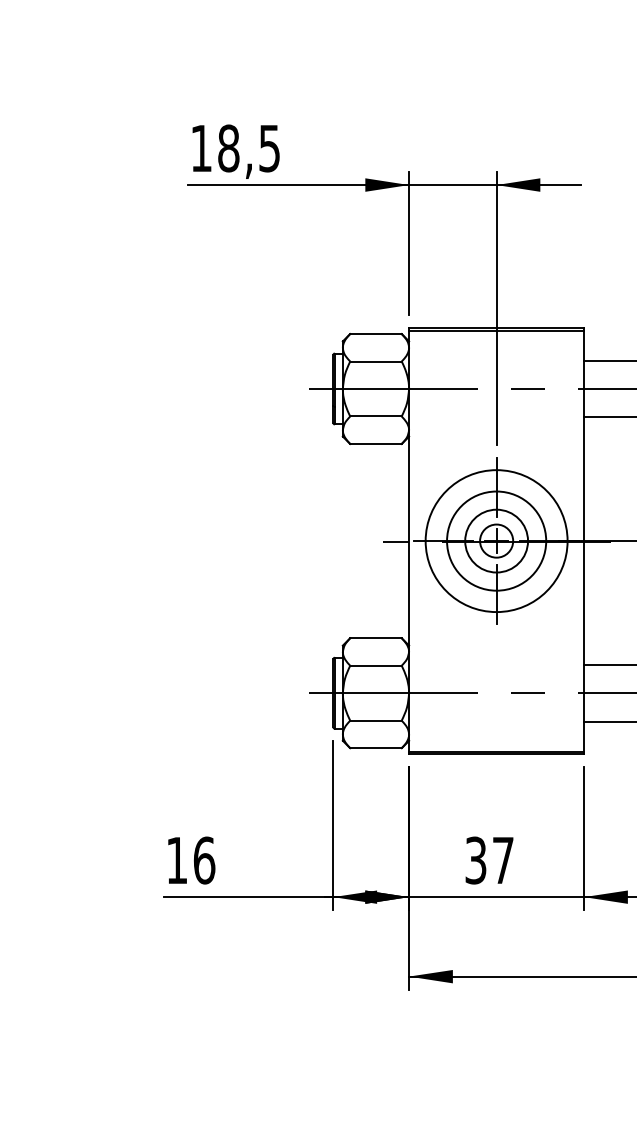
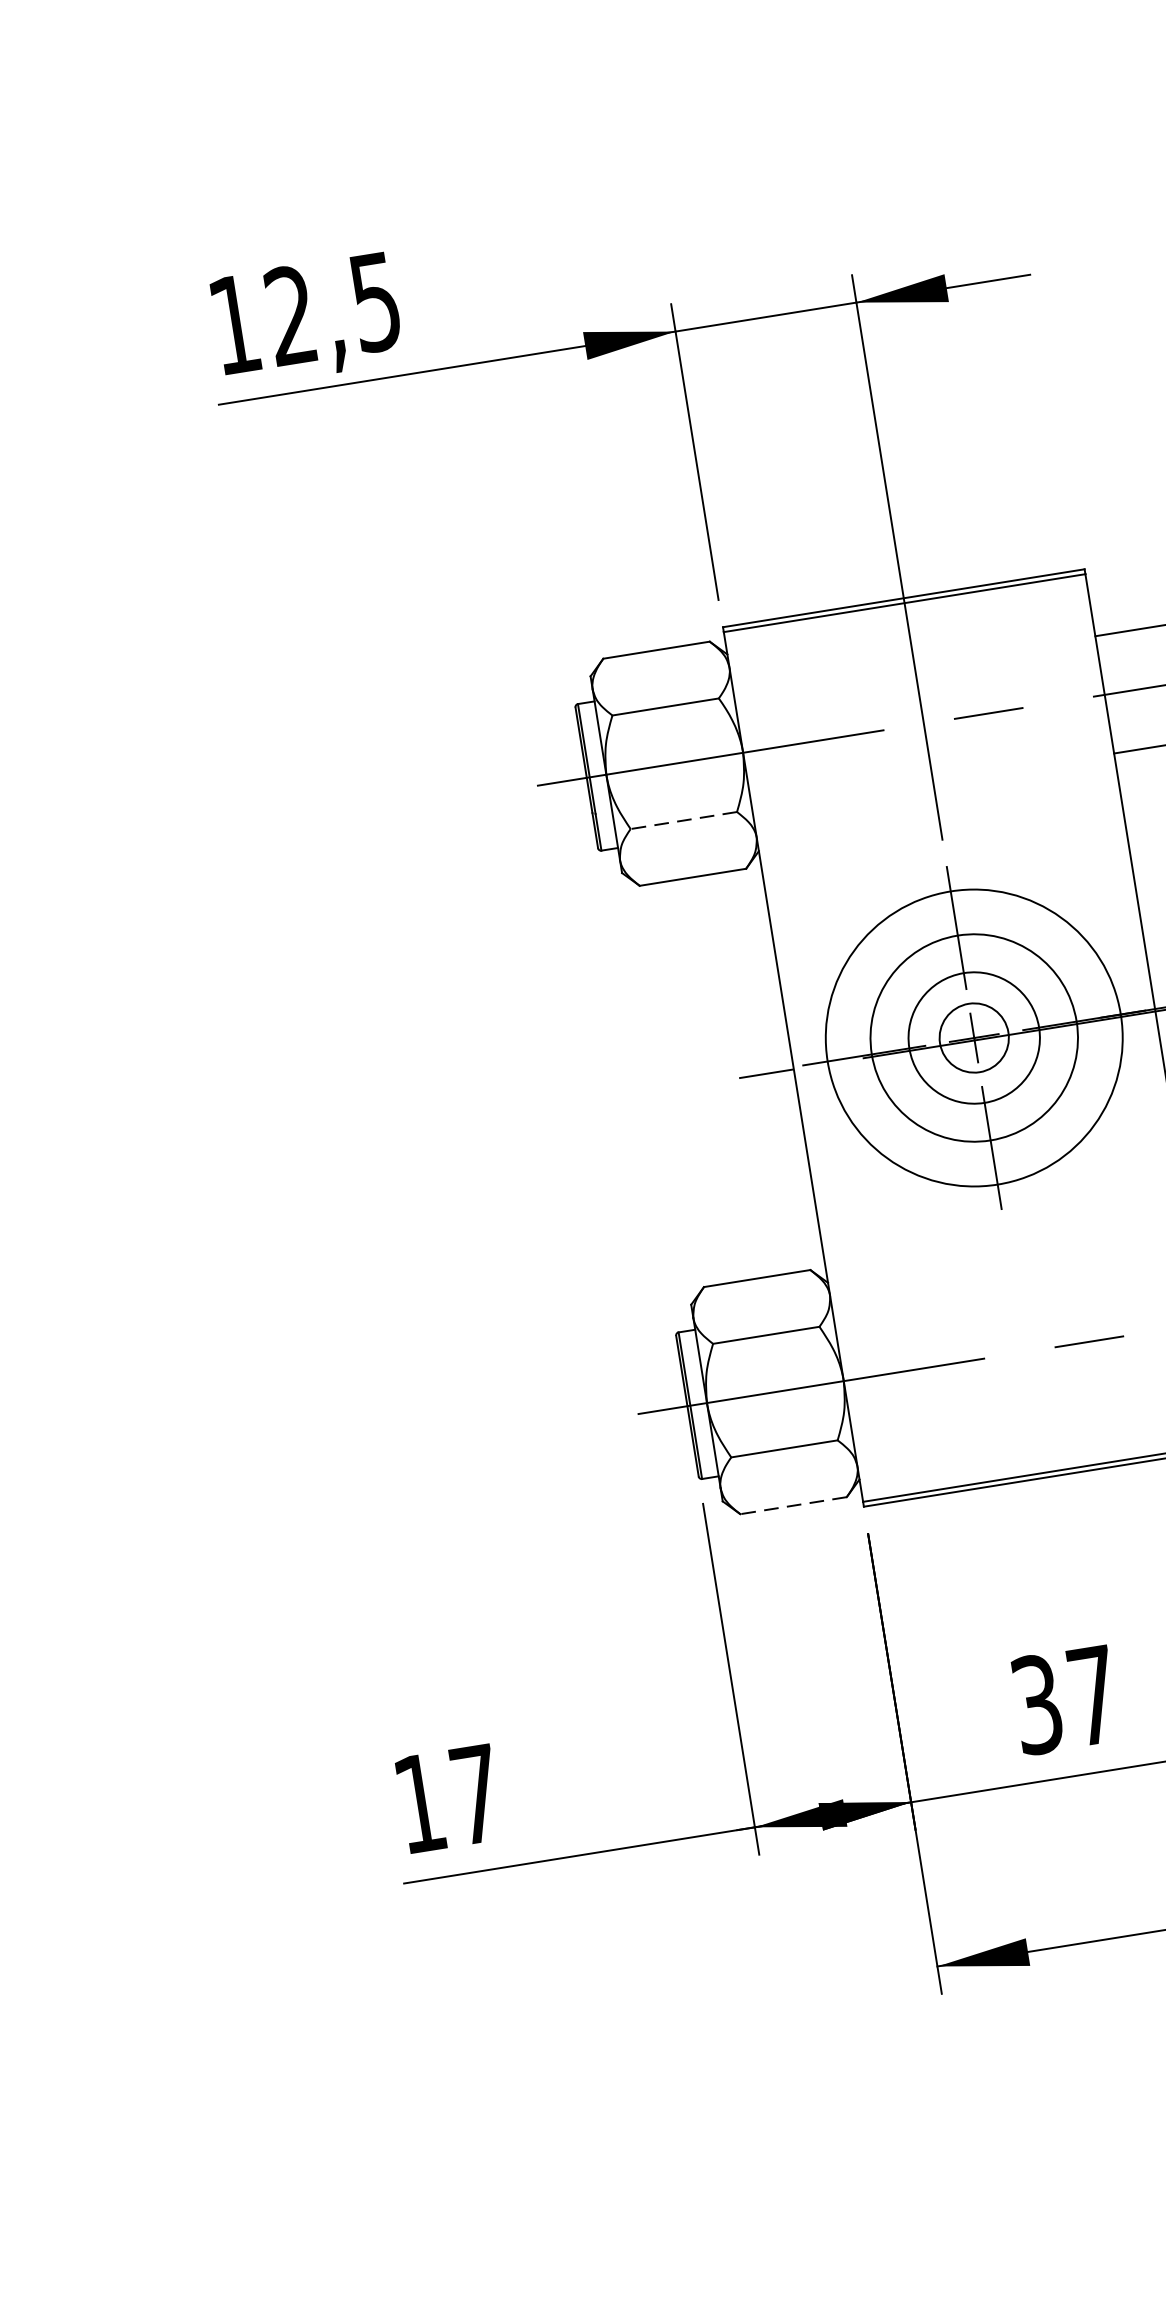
text: (228, 148) -> (290, 315), 18,5 -> 12,5
line: (375, 416) -> (682, 820), solid -> dashed
line: (375, 748) -> (792, 1506), solid -> dashed
text: (204, 860) -> (476, 1794), 16 -> 17

